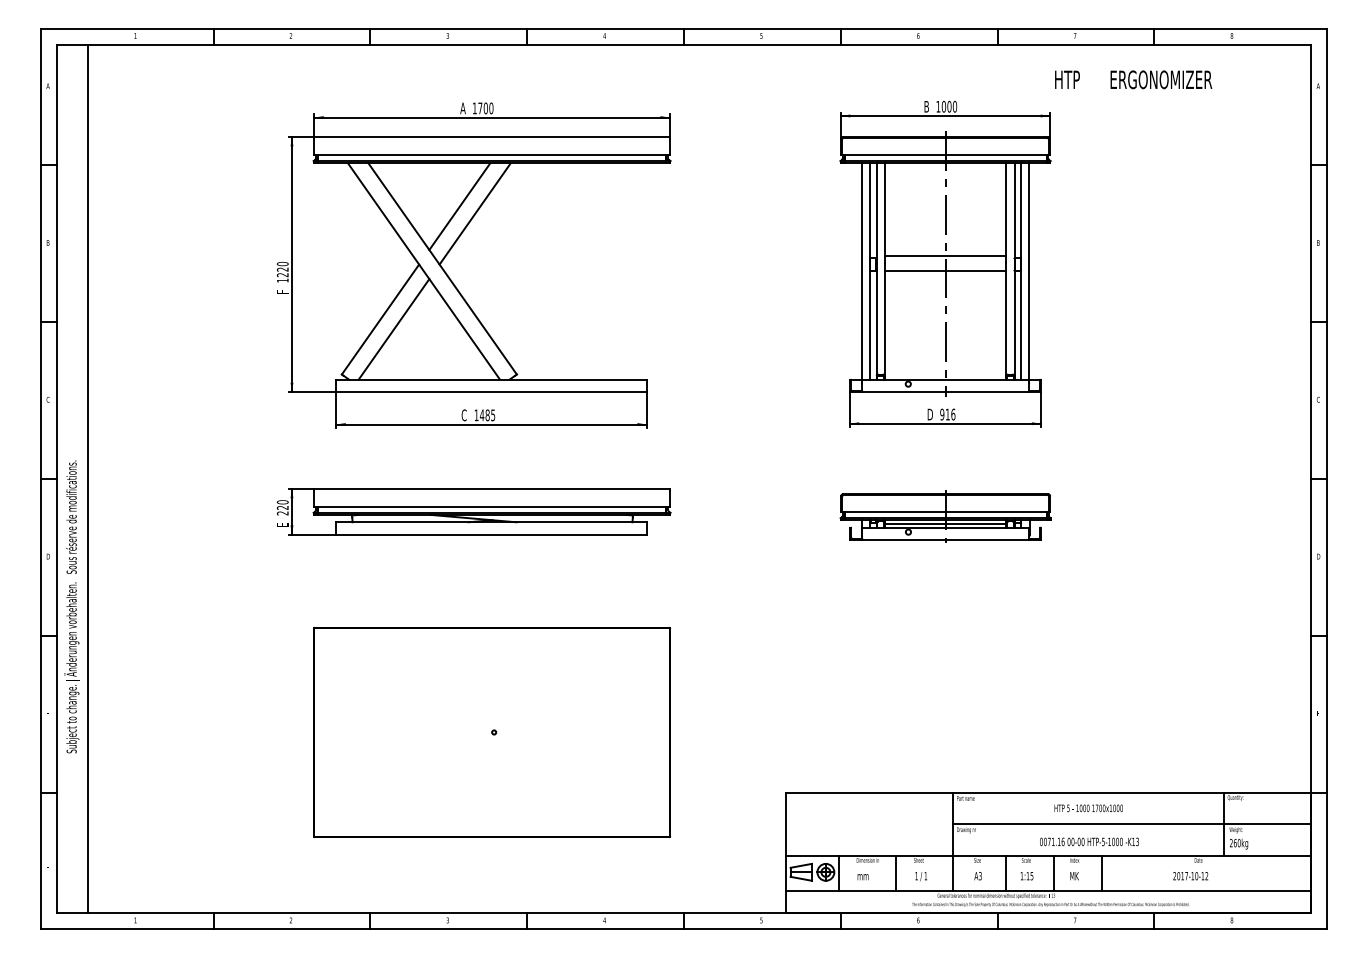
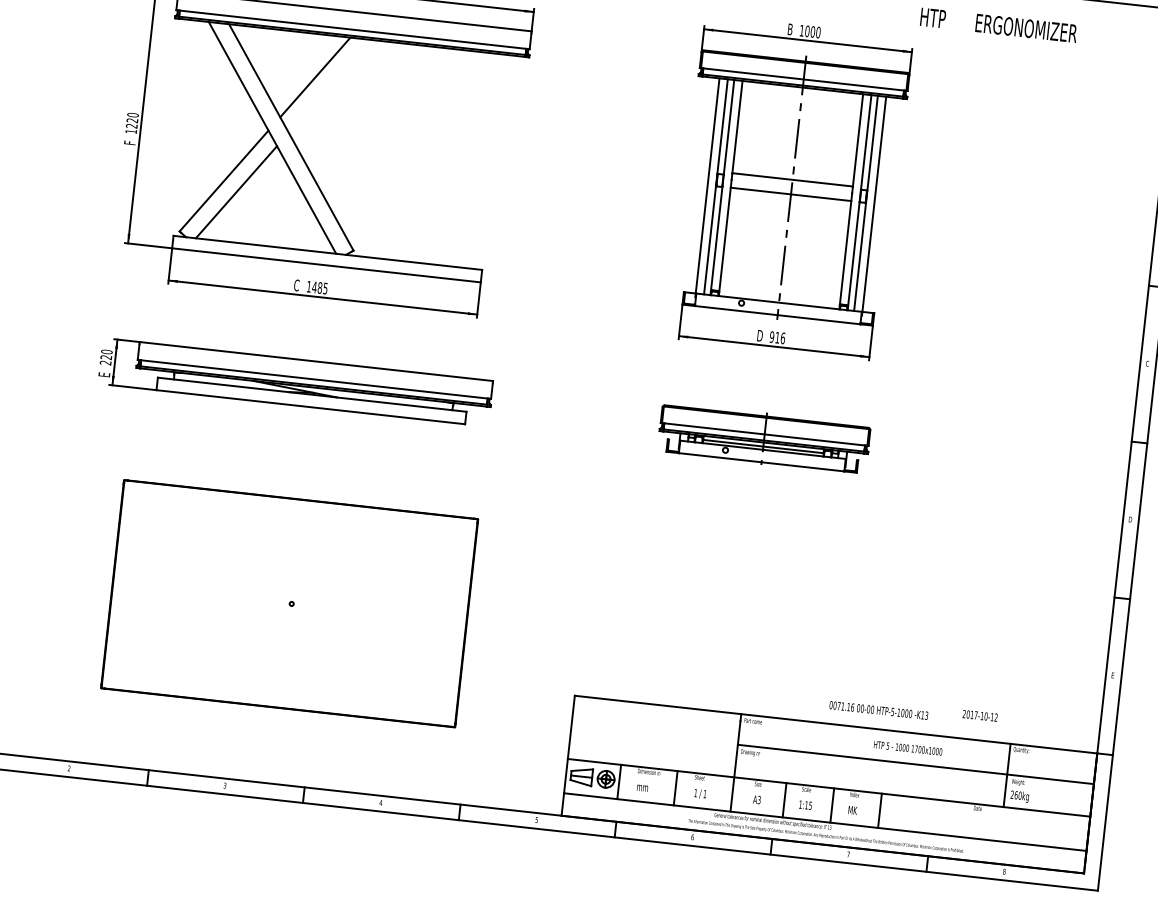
line: (474, 213) -> (329, 85), removed
text: (1088, 808) -> (907, 748), moved
text: (1089, 841) -> (878, 710), moved
text: (1190, 876) -> (979, 716), moved

